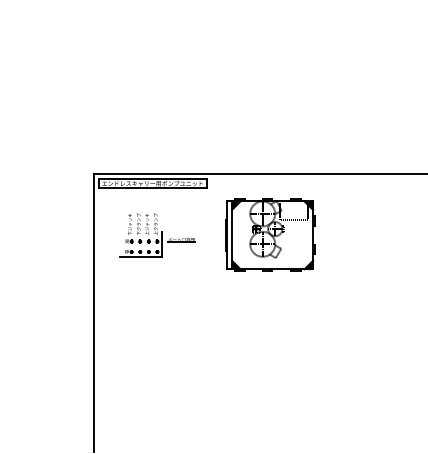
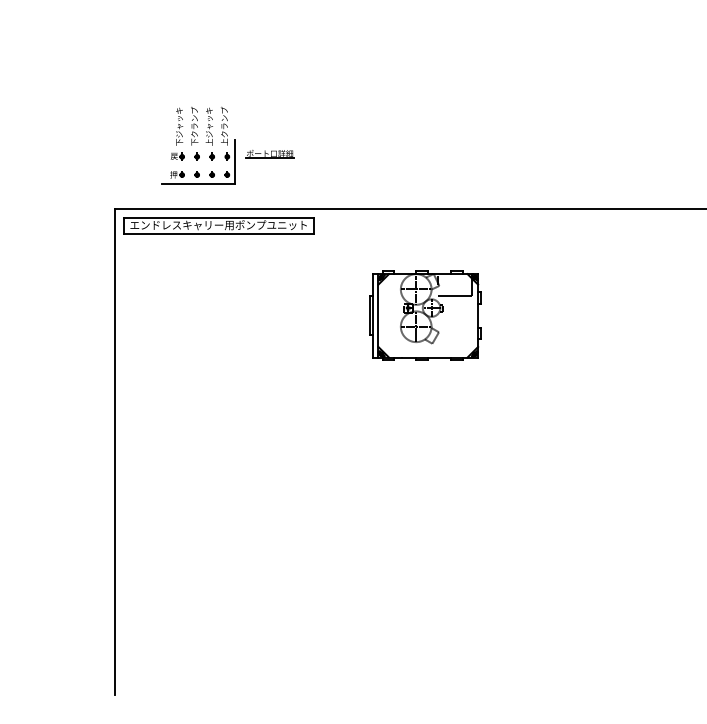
part: (270, 234) -> (425, 314), size x0.7
part: (157, 235) -> (227, 146), moved

